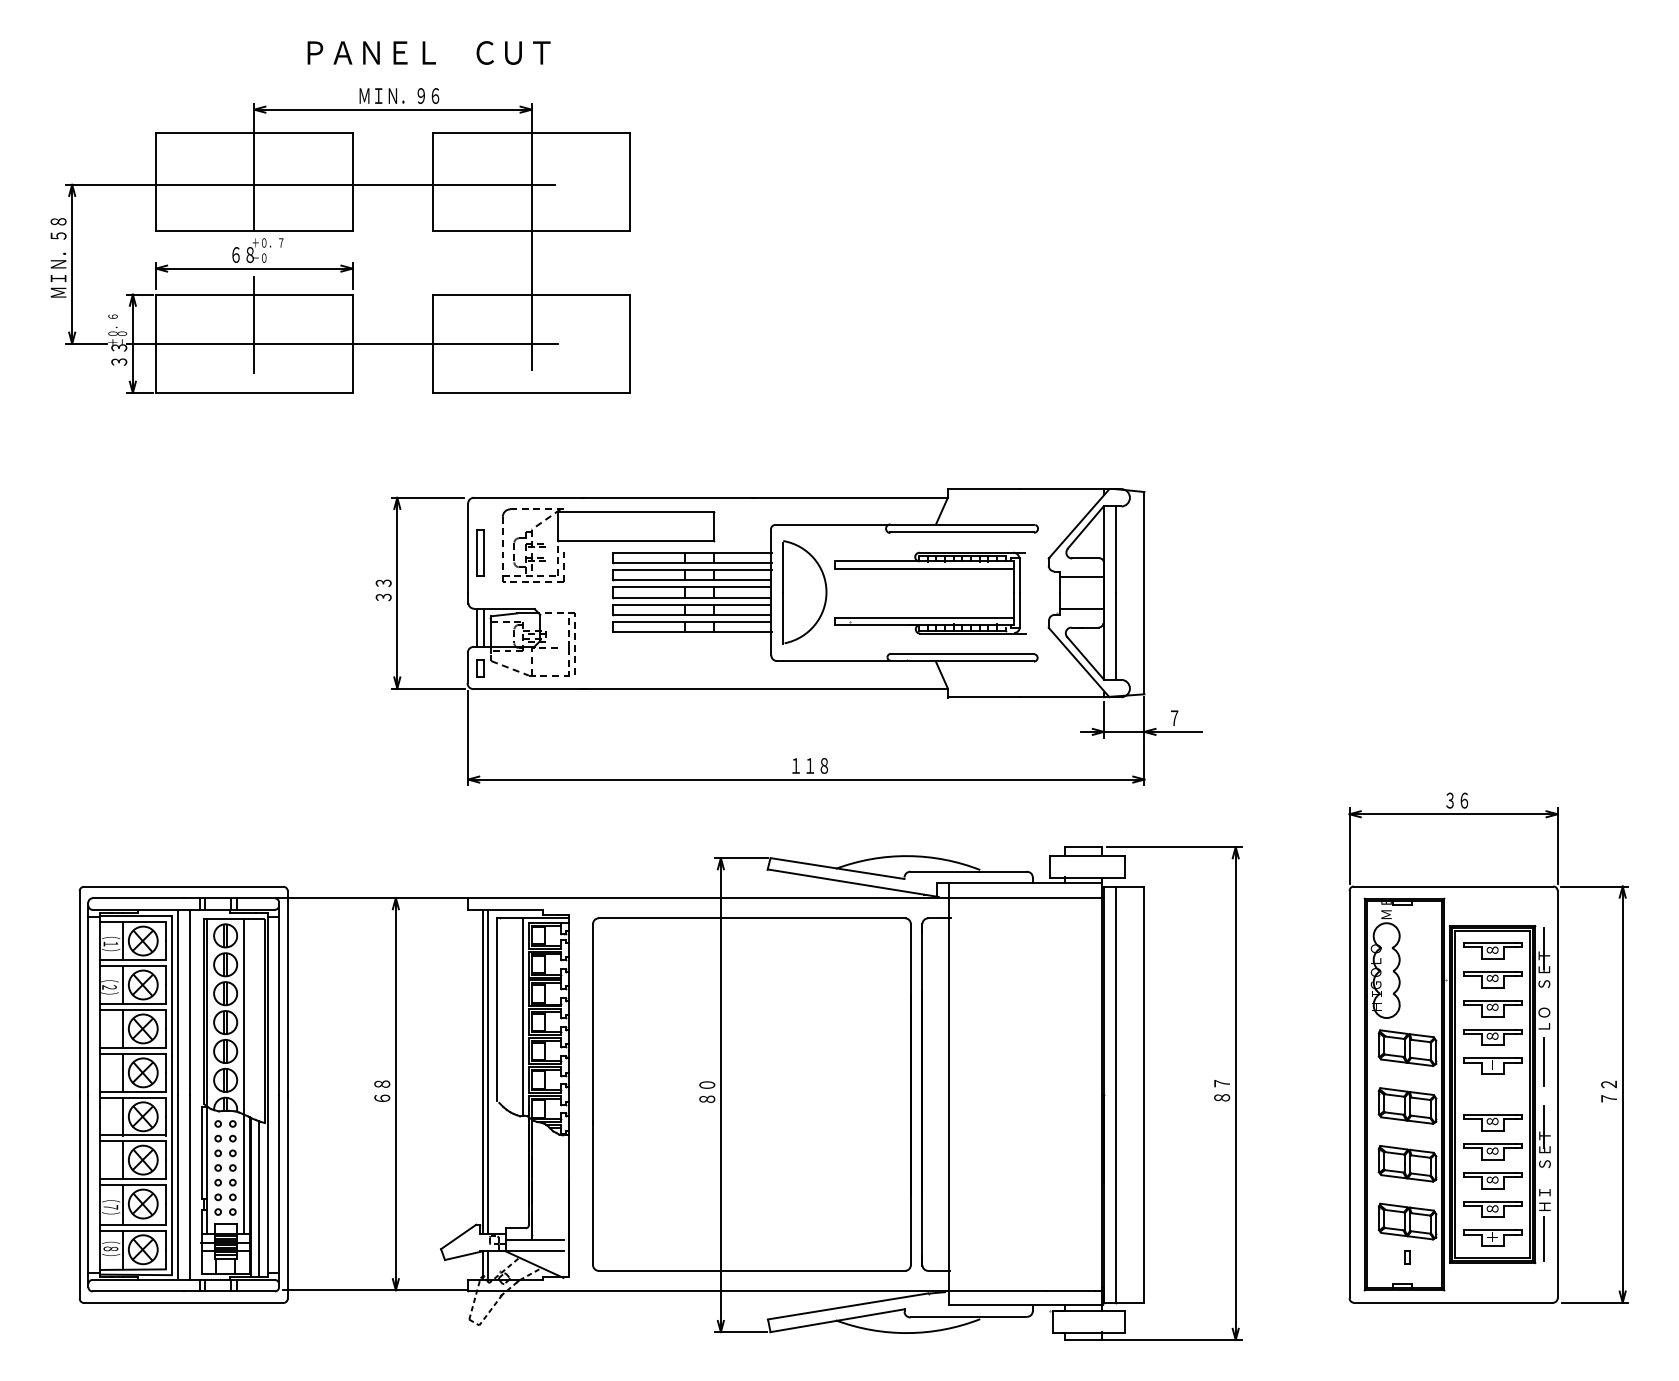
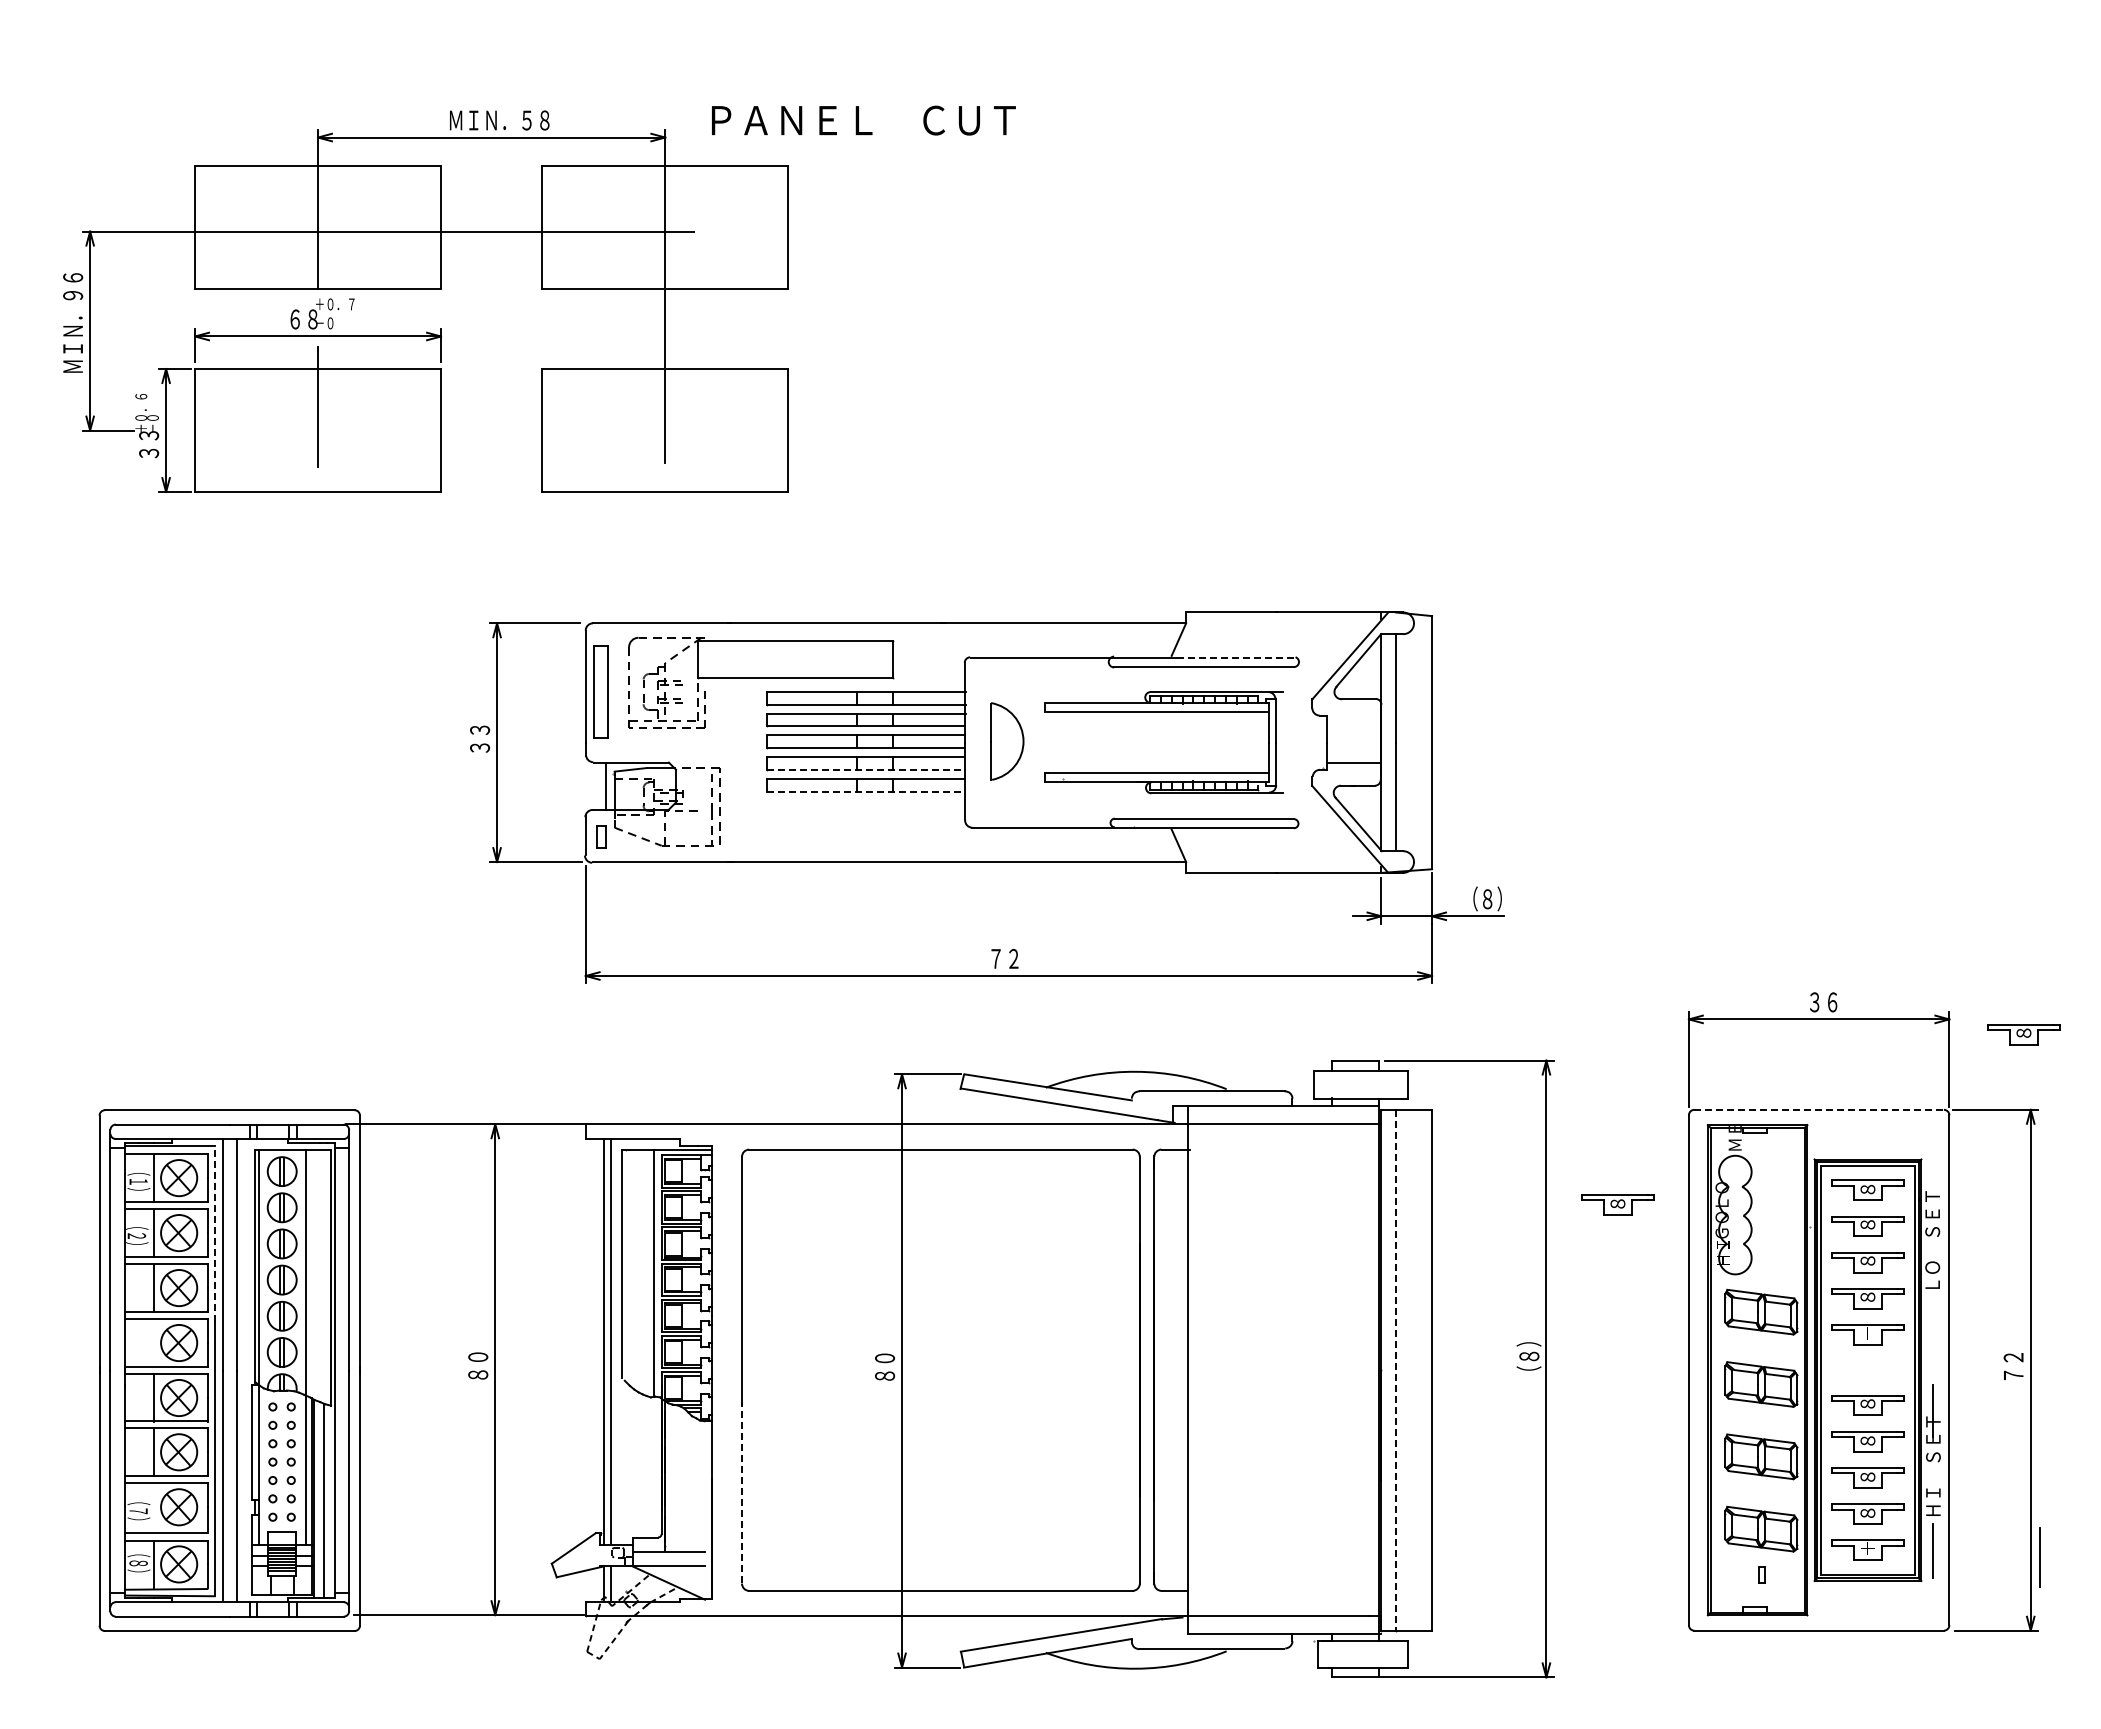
text: (428, 52) -> (863, 120), moved
text: (428, 96) -> (535, 120), ＭＩＮ．９６ -> ＭＩＮ．５８
text: (58, 228) -> (72, 286), ＭＩＮ．５８ -> ＭＩＮ．９６
line: (341, 343) -> (427, 430), removed
line: (986, 525) -> (1234, 657), solid -> dashed
part: (480, 552) -> (601, 691), size x1.6
line: (1081, 577) -> (1353, 722), removed
part: (805, 592) -> (1007, 741), size x0.6
line: (691, 614) -> (865, 769), solid -> dashed
line: (476, 628) -> (596, 786), removed
line: (692, 632) -> (866, 791), solid -> dashed
text: (1185, 717) -> (1483, 898), ７ -> （８）
text: (809, 765) -> (1013, 958), １１８ -> ７２
part: (1616, 826) -> (2023, 1034), added
line: (1453, 886) -> (1819, 1109), solid -> dashed
line: (1544, 948) -> (1932, 1187), removed
part: (1292, 962) -> (1617, 1204), added
line: (171, 986) -> (214, 1234), solid -> dashed
line: (1544, 1062) -> (2039, 1557), moved
line: (122, 1072) -> (153, 1342), removed
text: (1221, 1086) -> (1528, 1360), ８７ -> （８）
text: (382, 1090) -> (478, 1365), ６８ -> ８０
line: (1115, 1094) -> (1395, 1370), solid -> dashed
line: (592, 1192) -> (741, 1492), solid -> dashed
line: (122, 1204) -> (153, 1507), removed

